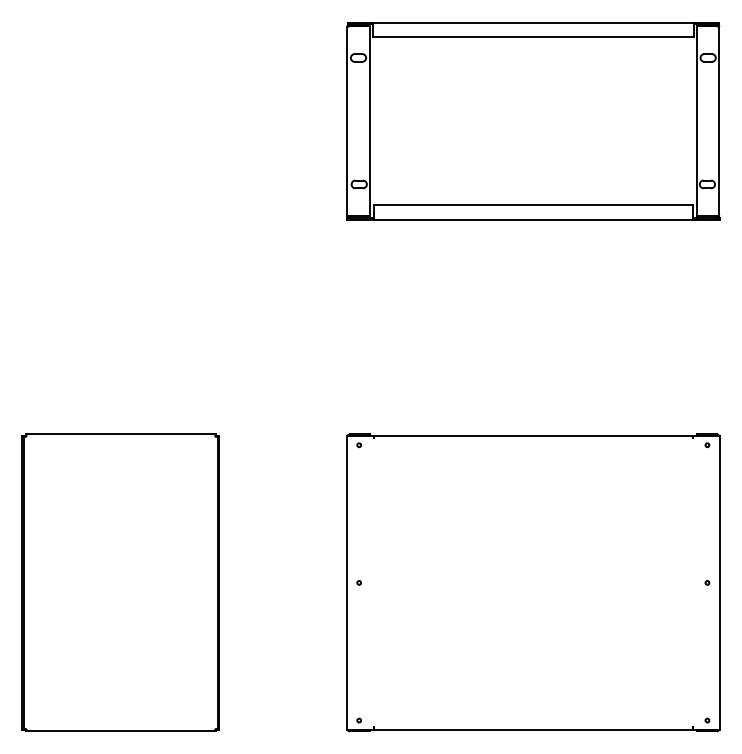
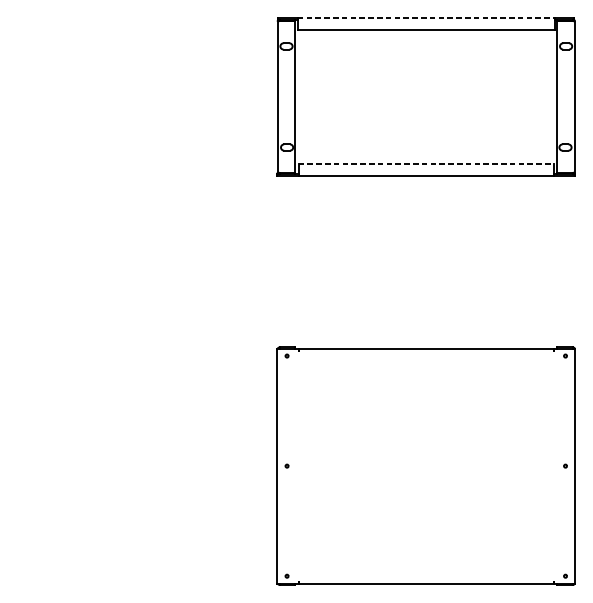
line: (533, 22) -> (426, 18), solid -> dashed
line: (533, 204) -> (426, 163), solid -> dashed
part: (120, 582) -> (96, 465), removed

